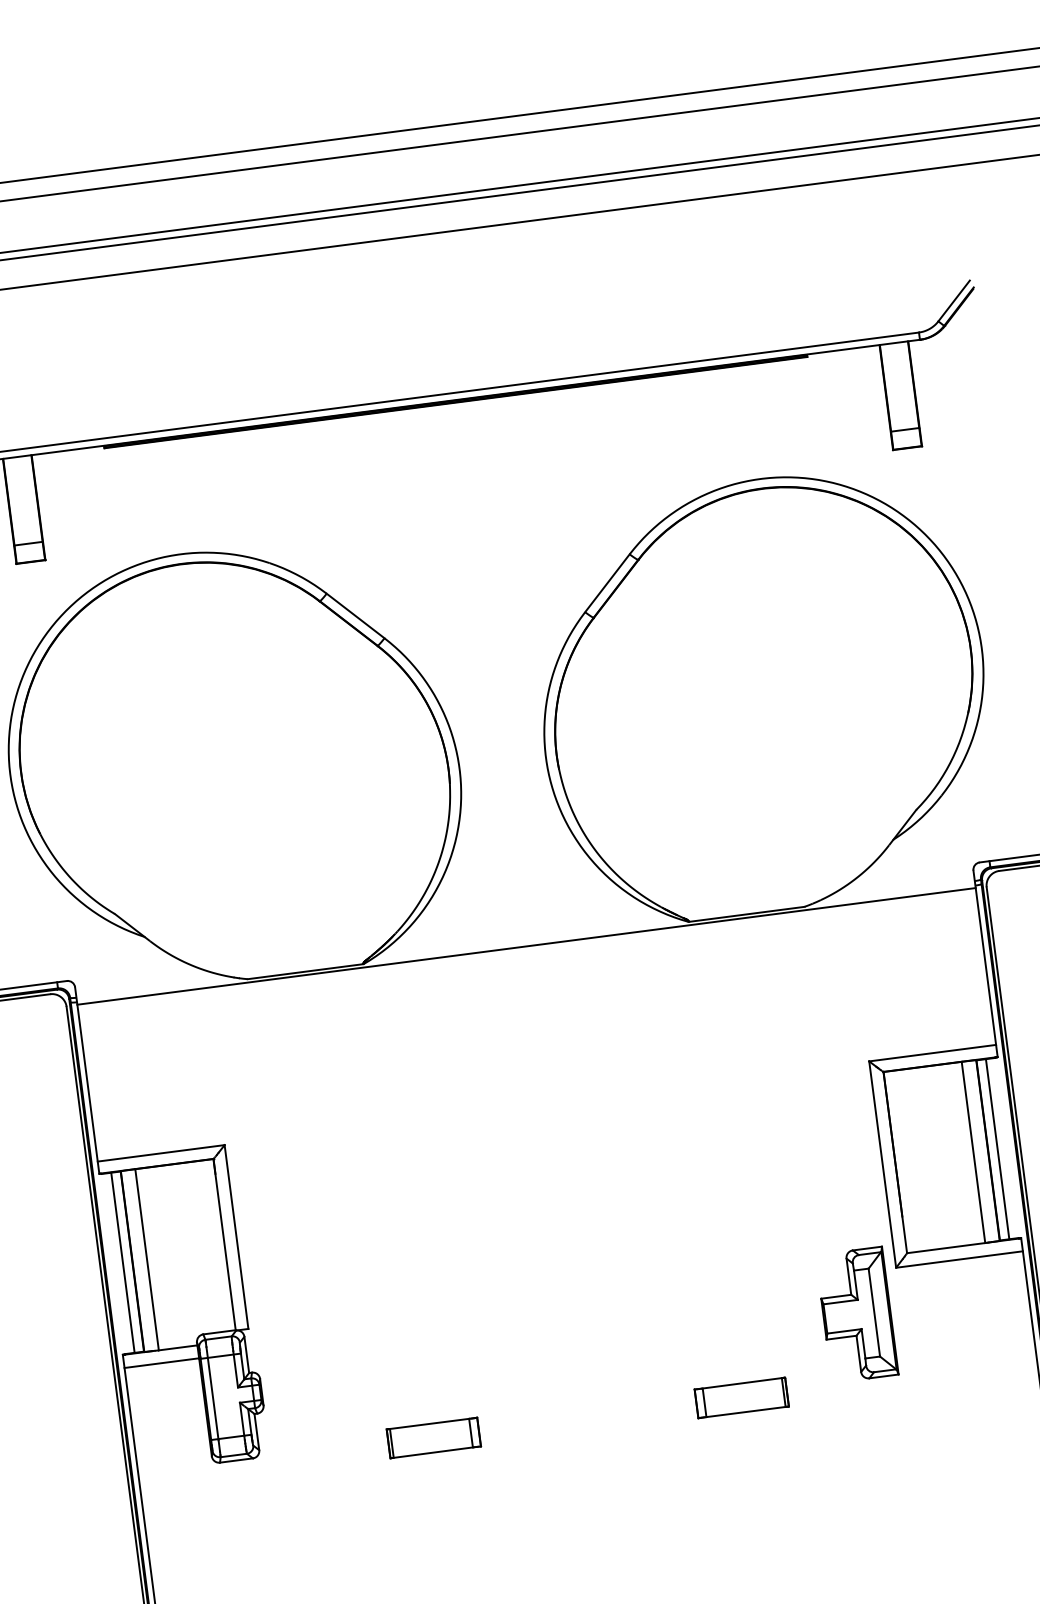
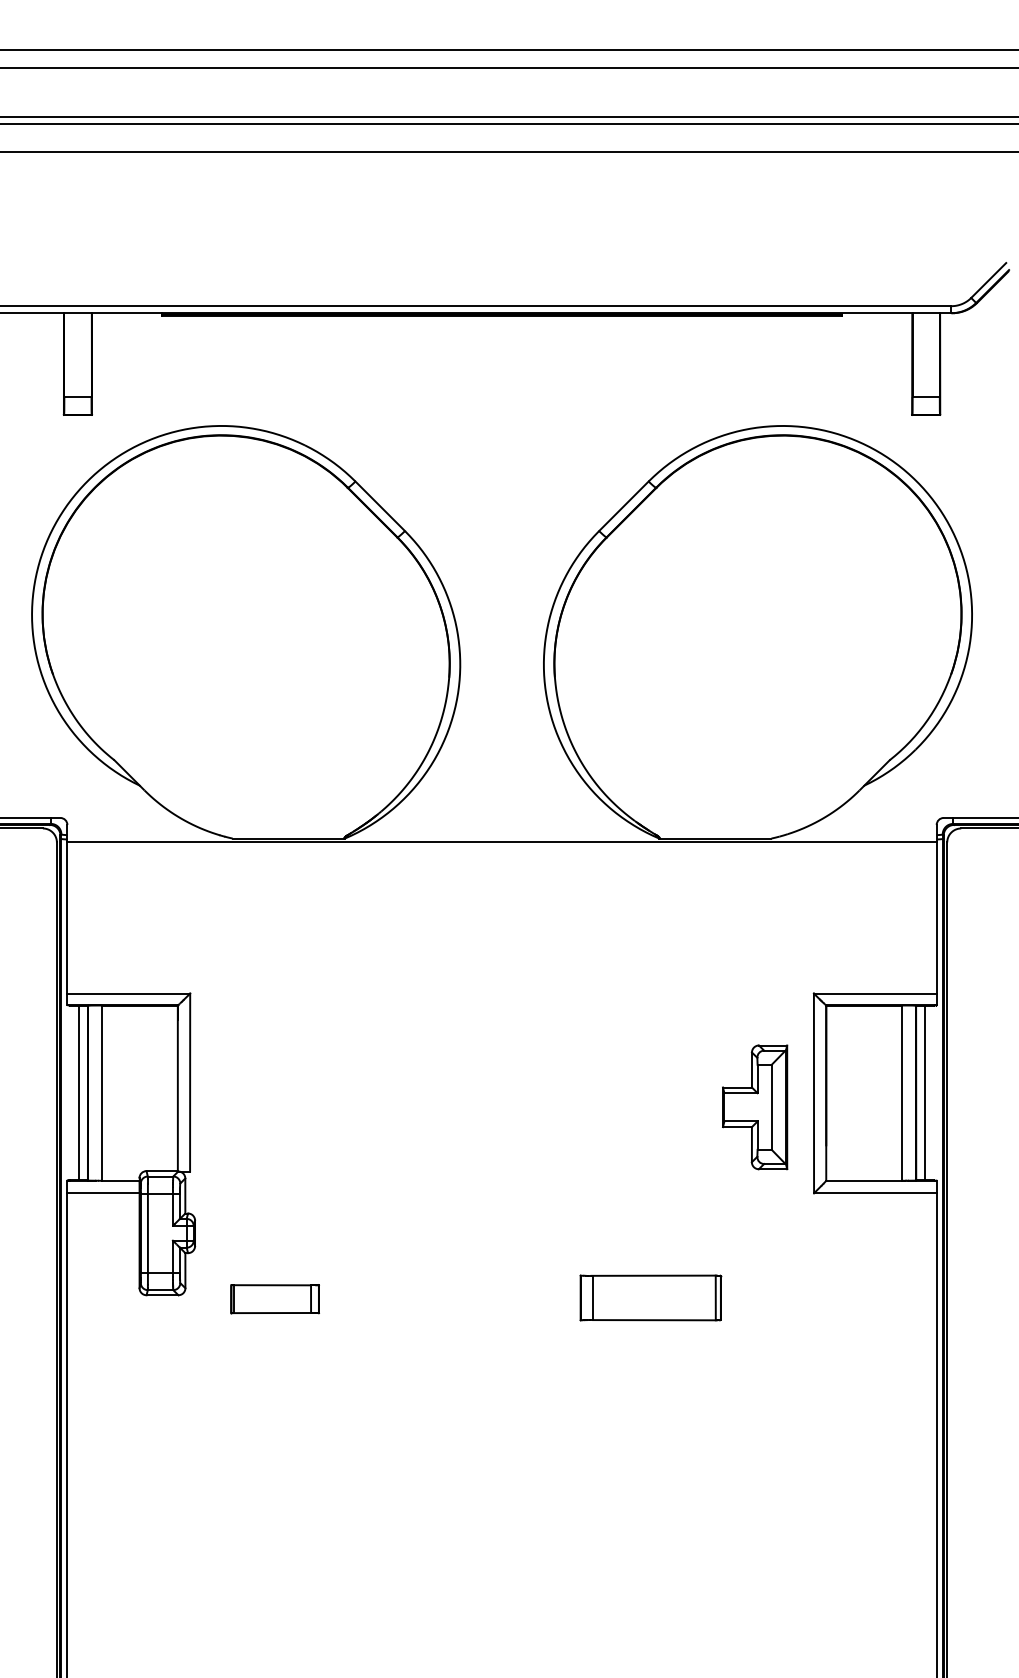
part: (857, 1314) -> (755, 1107), moved
part: (742, 1398) -> (651, 1298), size x1.6
part: (433, 1438) -> (274, 1299), moved

